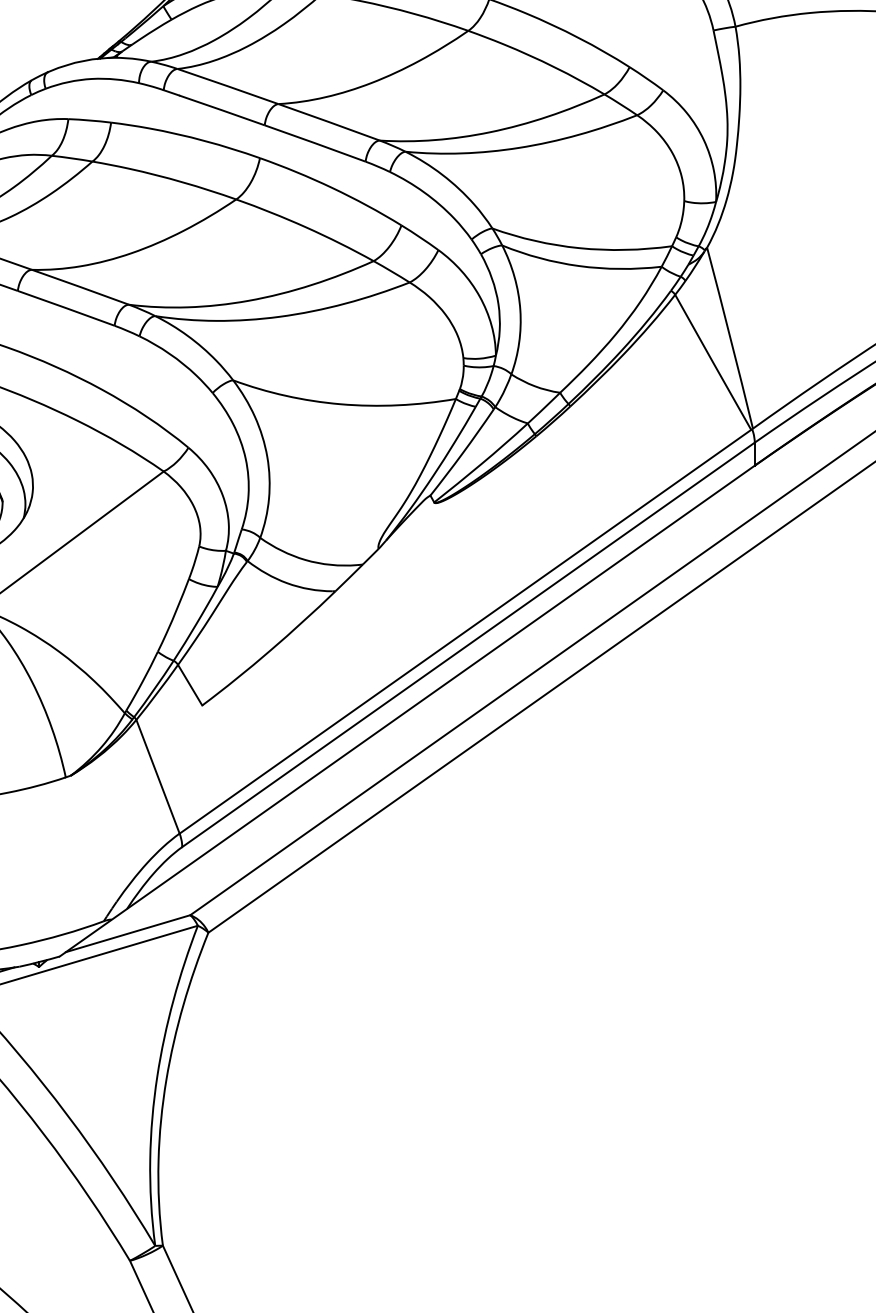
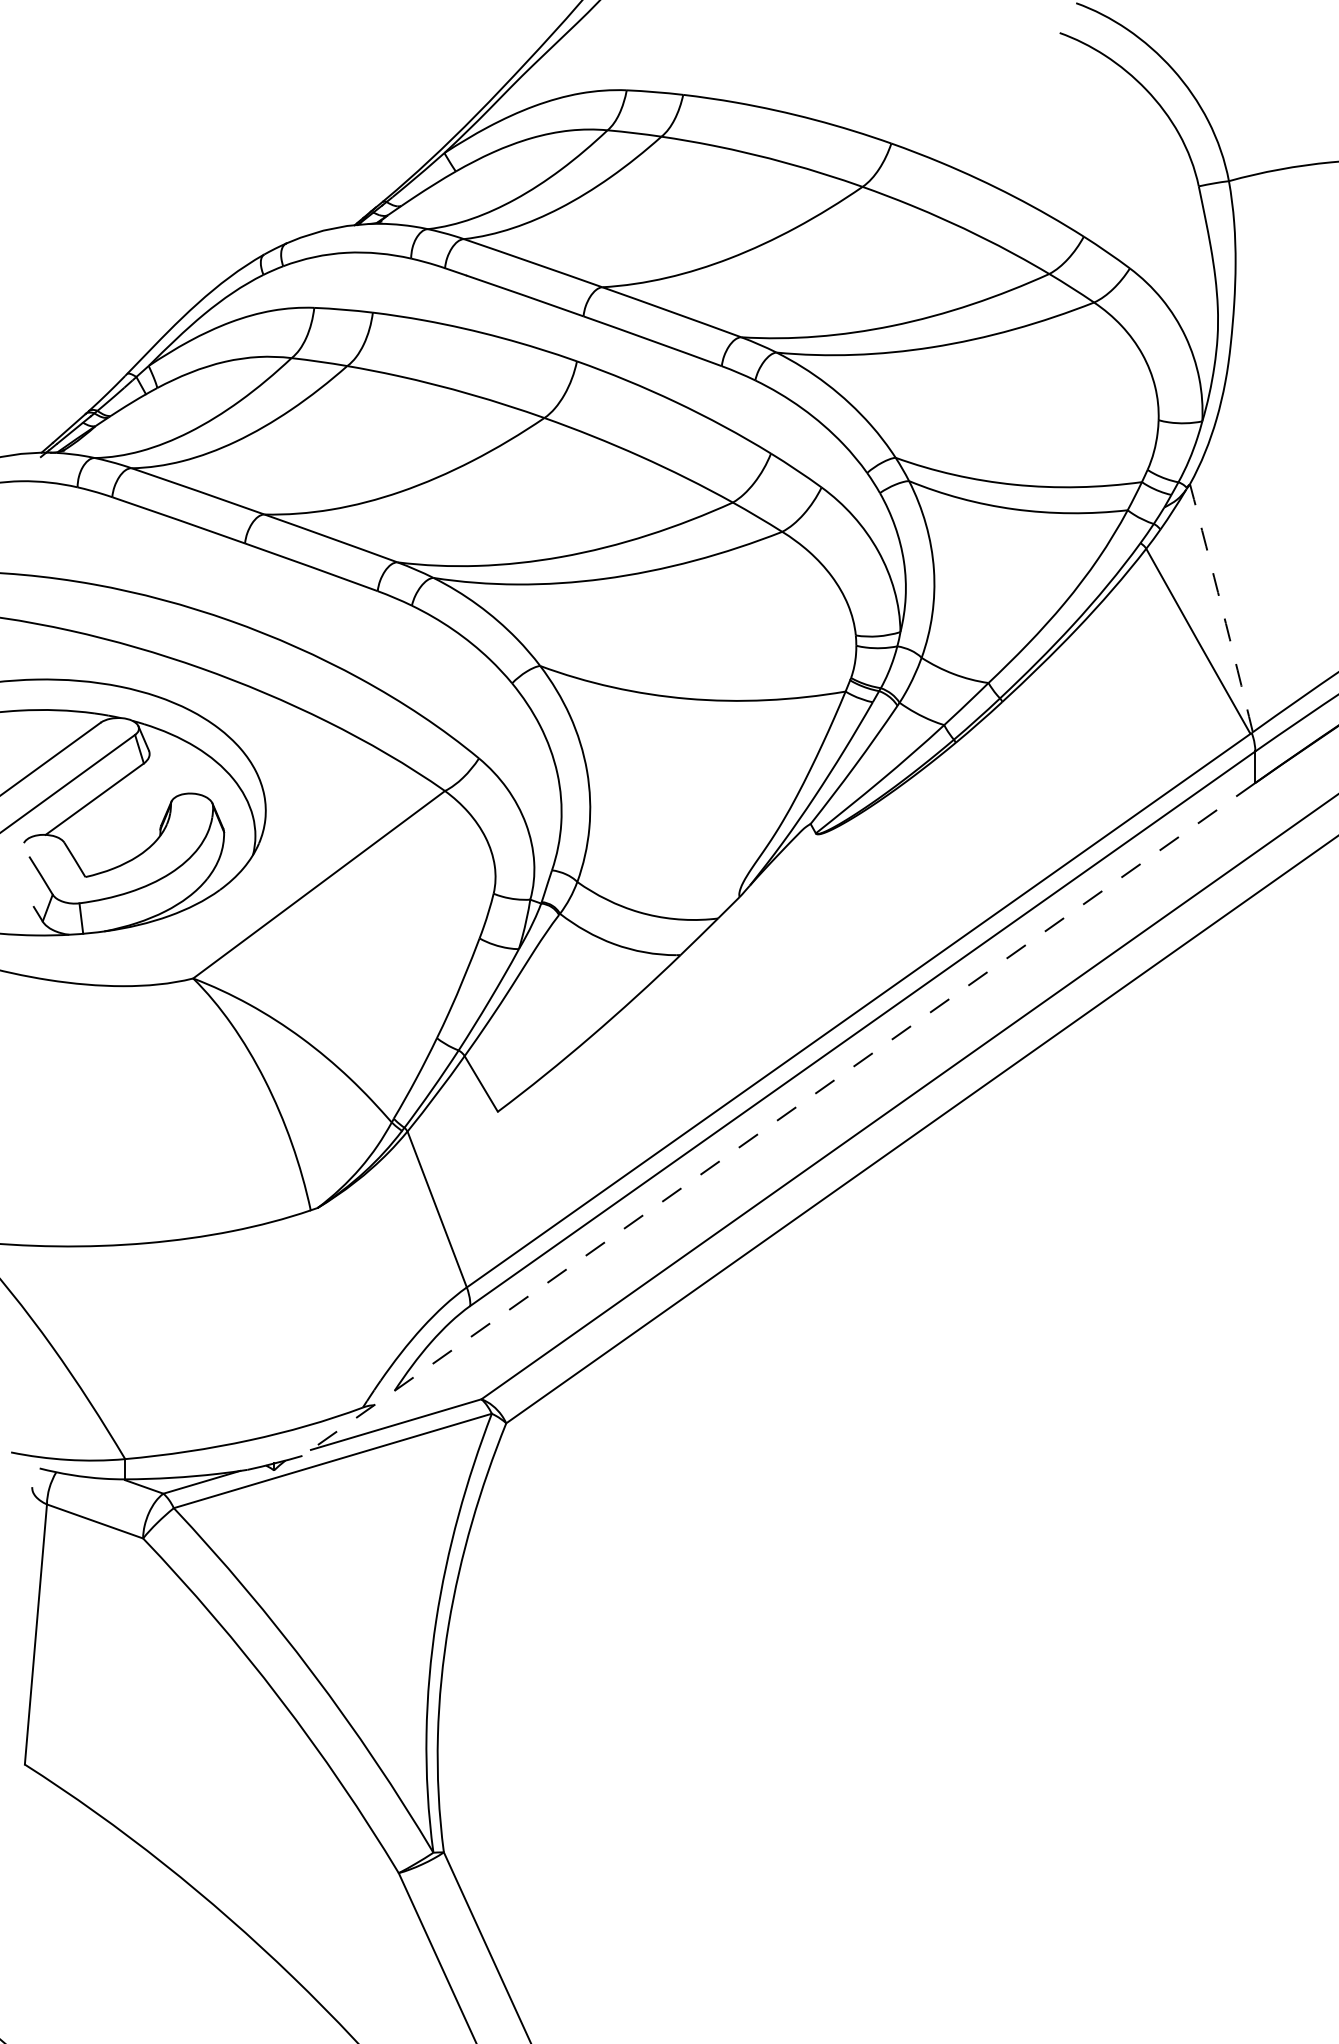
arc: (730, 338) -> (1222, 608), solid -> dashed
line: (406, 711) -> (778, 1119), solid -> dashed

